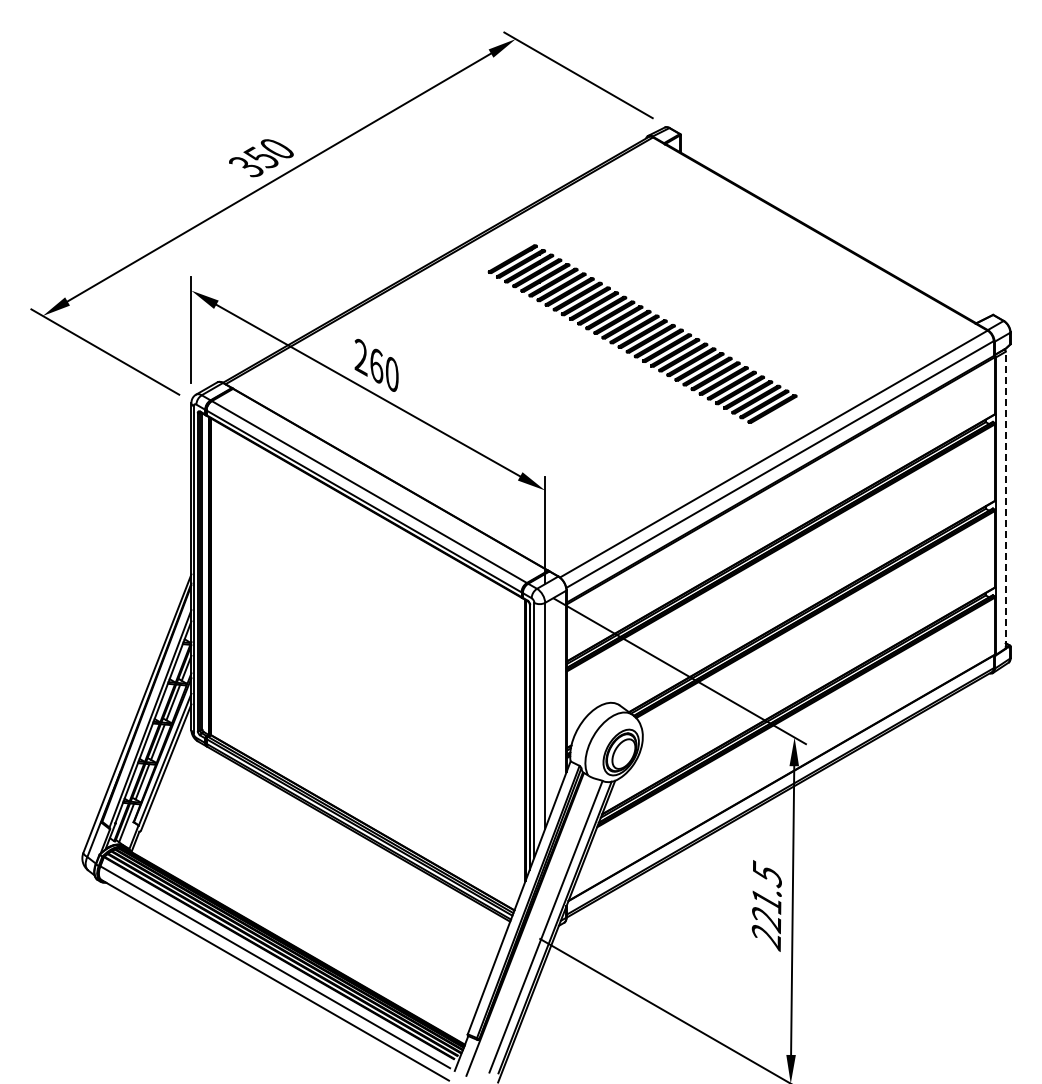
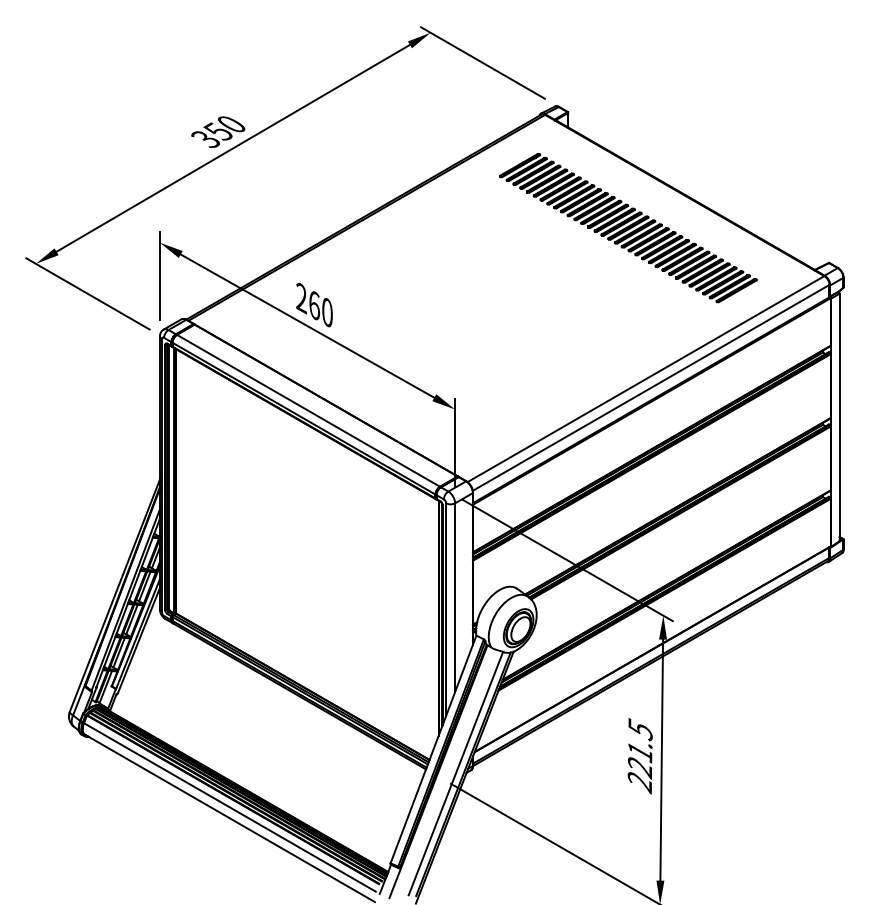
part: (642, 333) -> (628, 227), moved
line: (1005, 499) -> (839, 417), dashed -> solid

